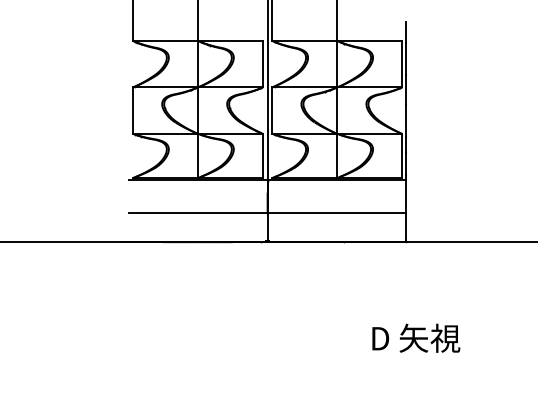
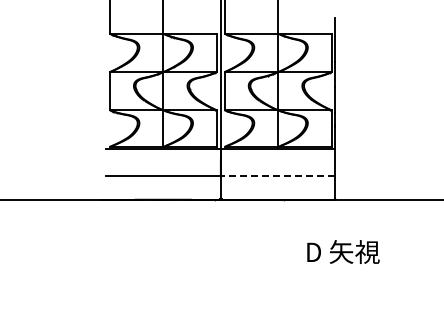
line: (336, 212) -> (277, 175), solid -> dashed
text: (416, 337) -> (343, 251), moved

